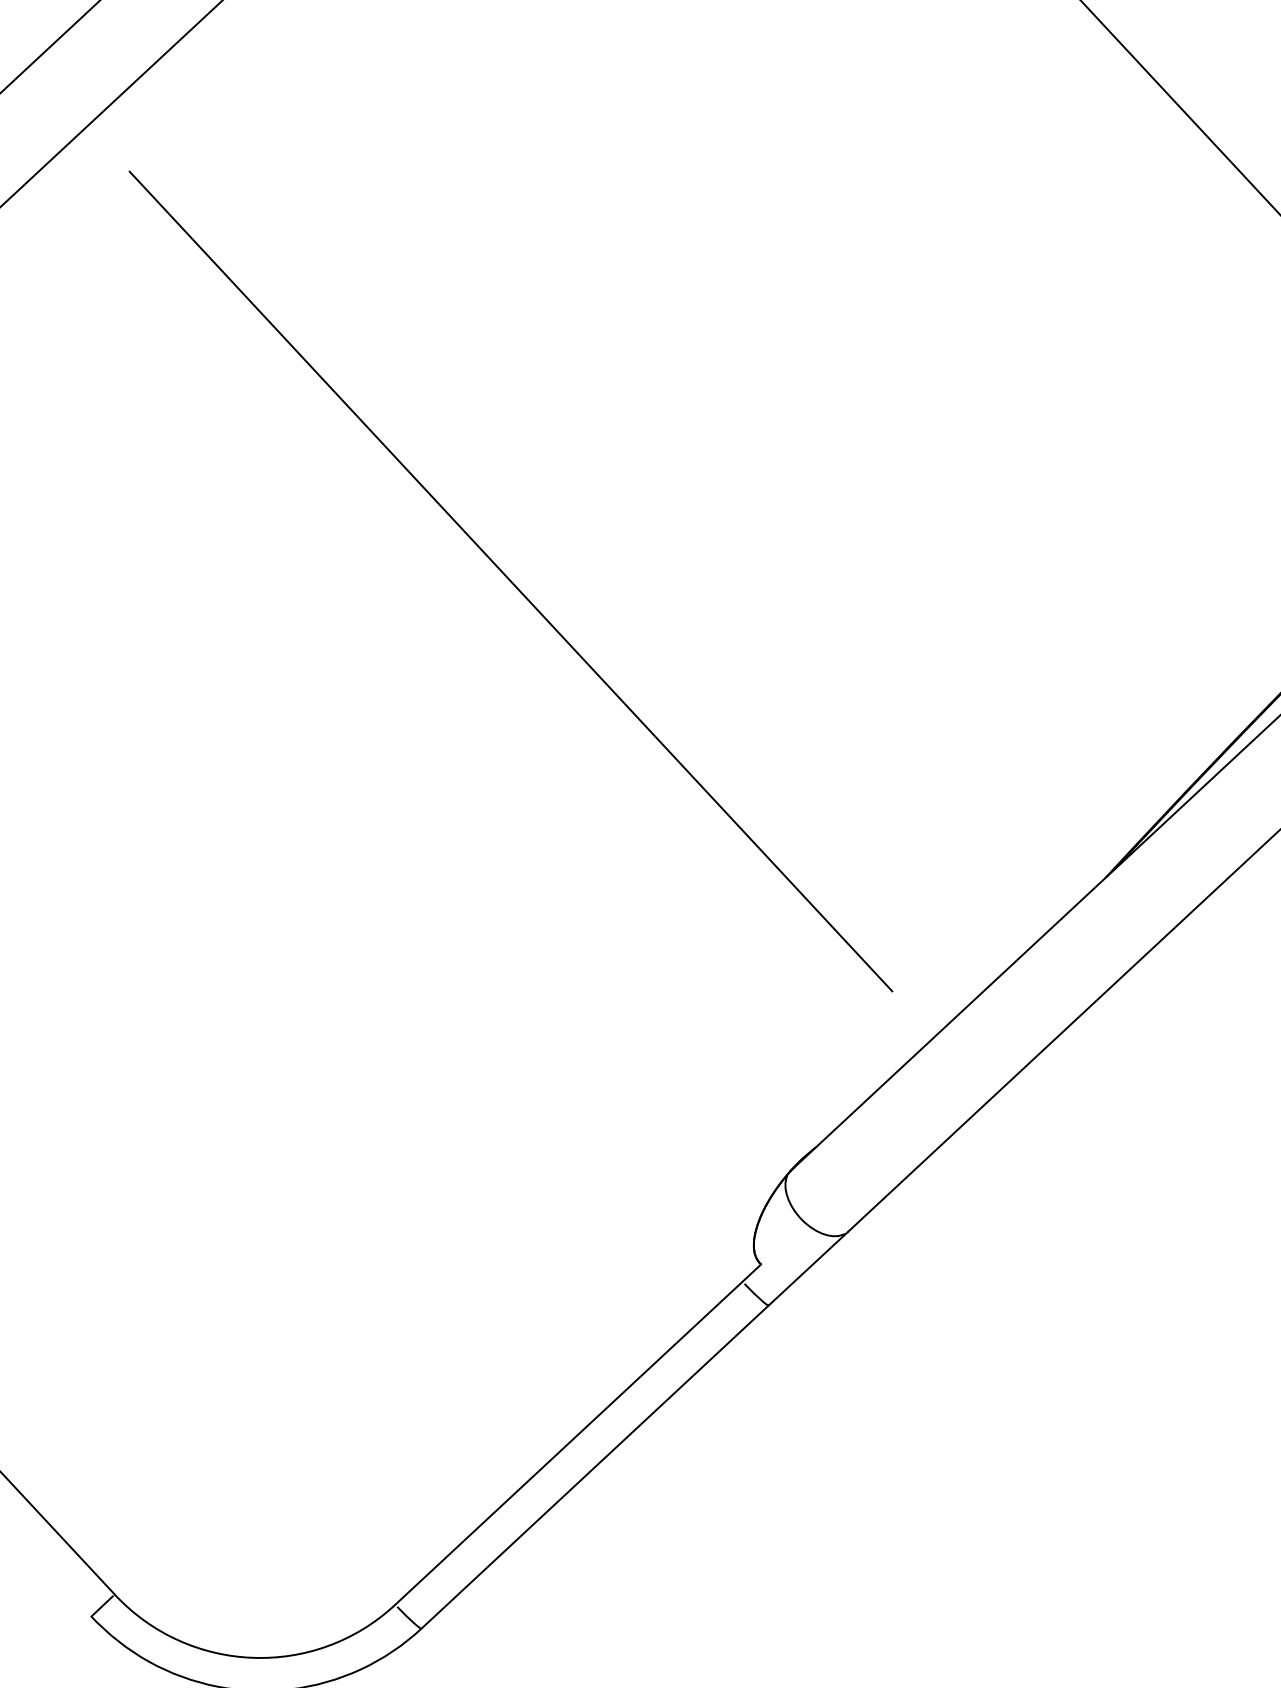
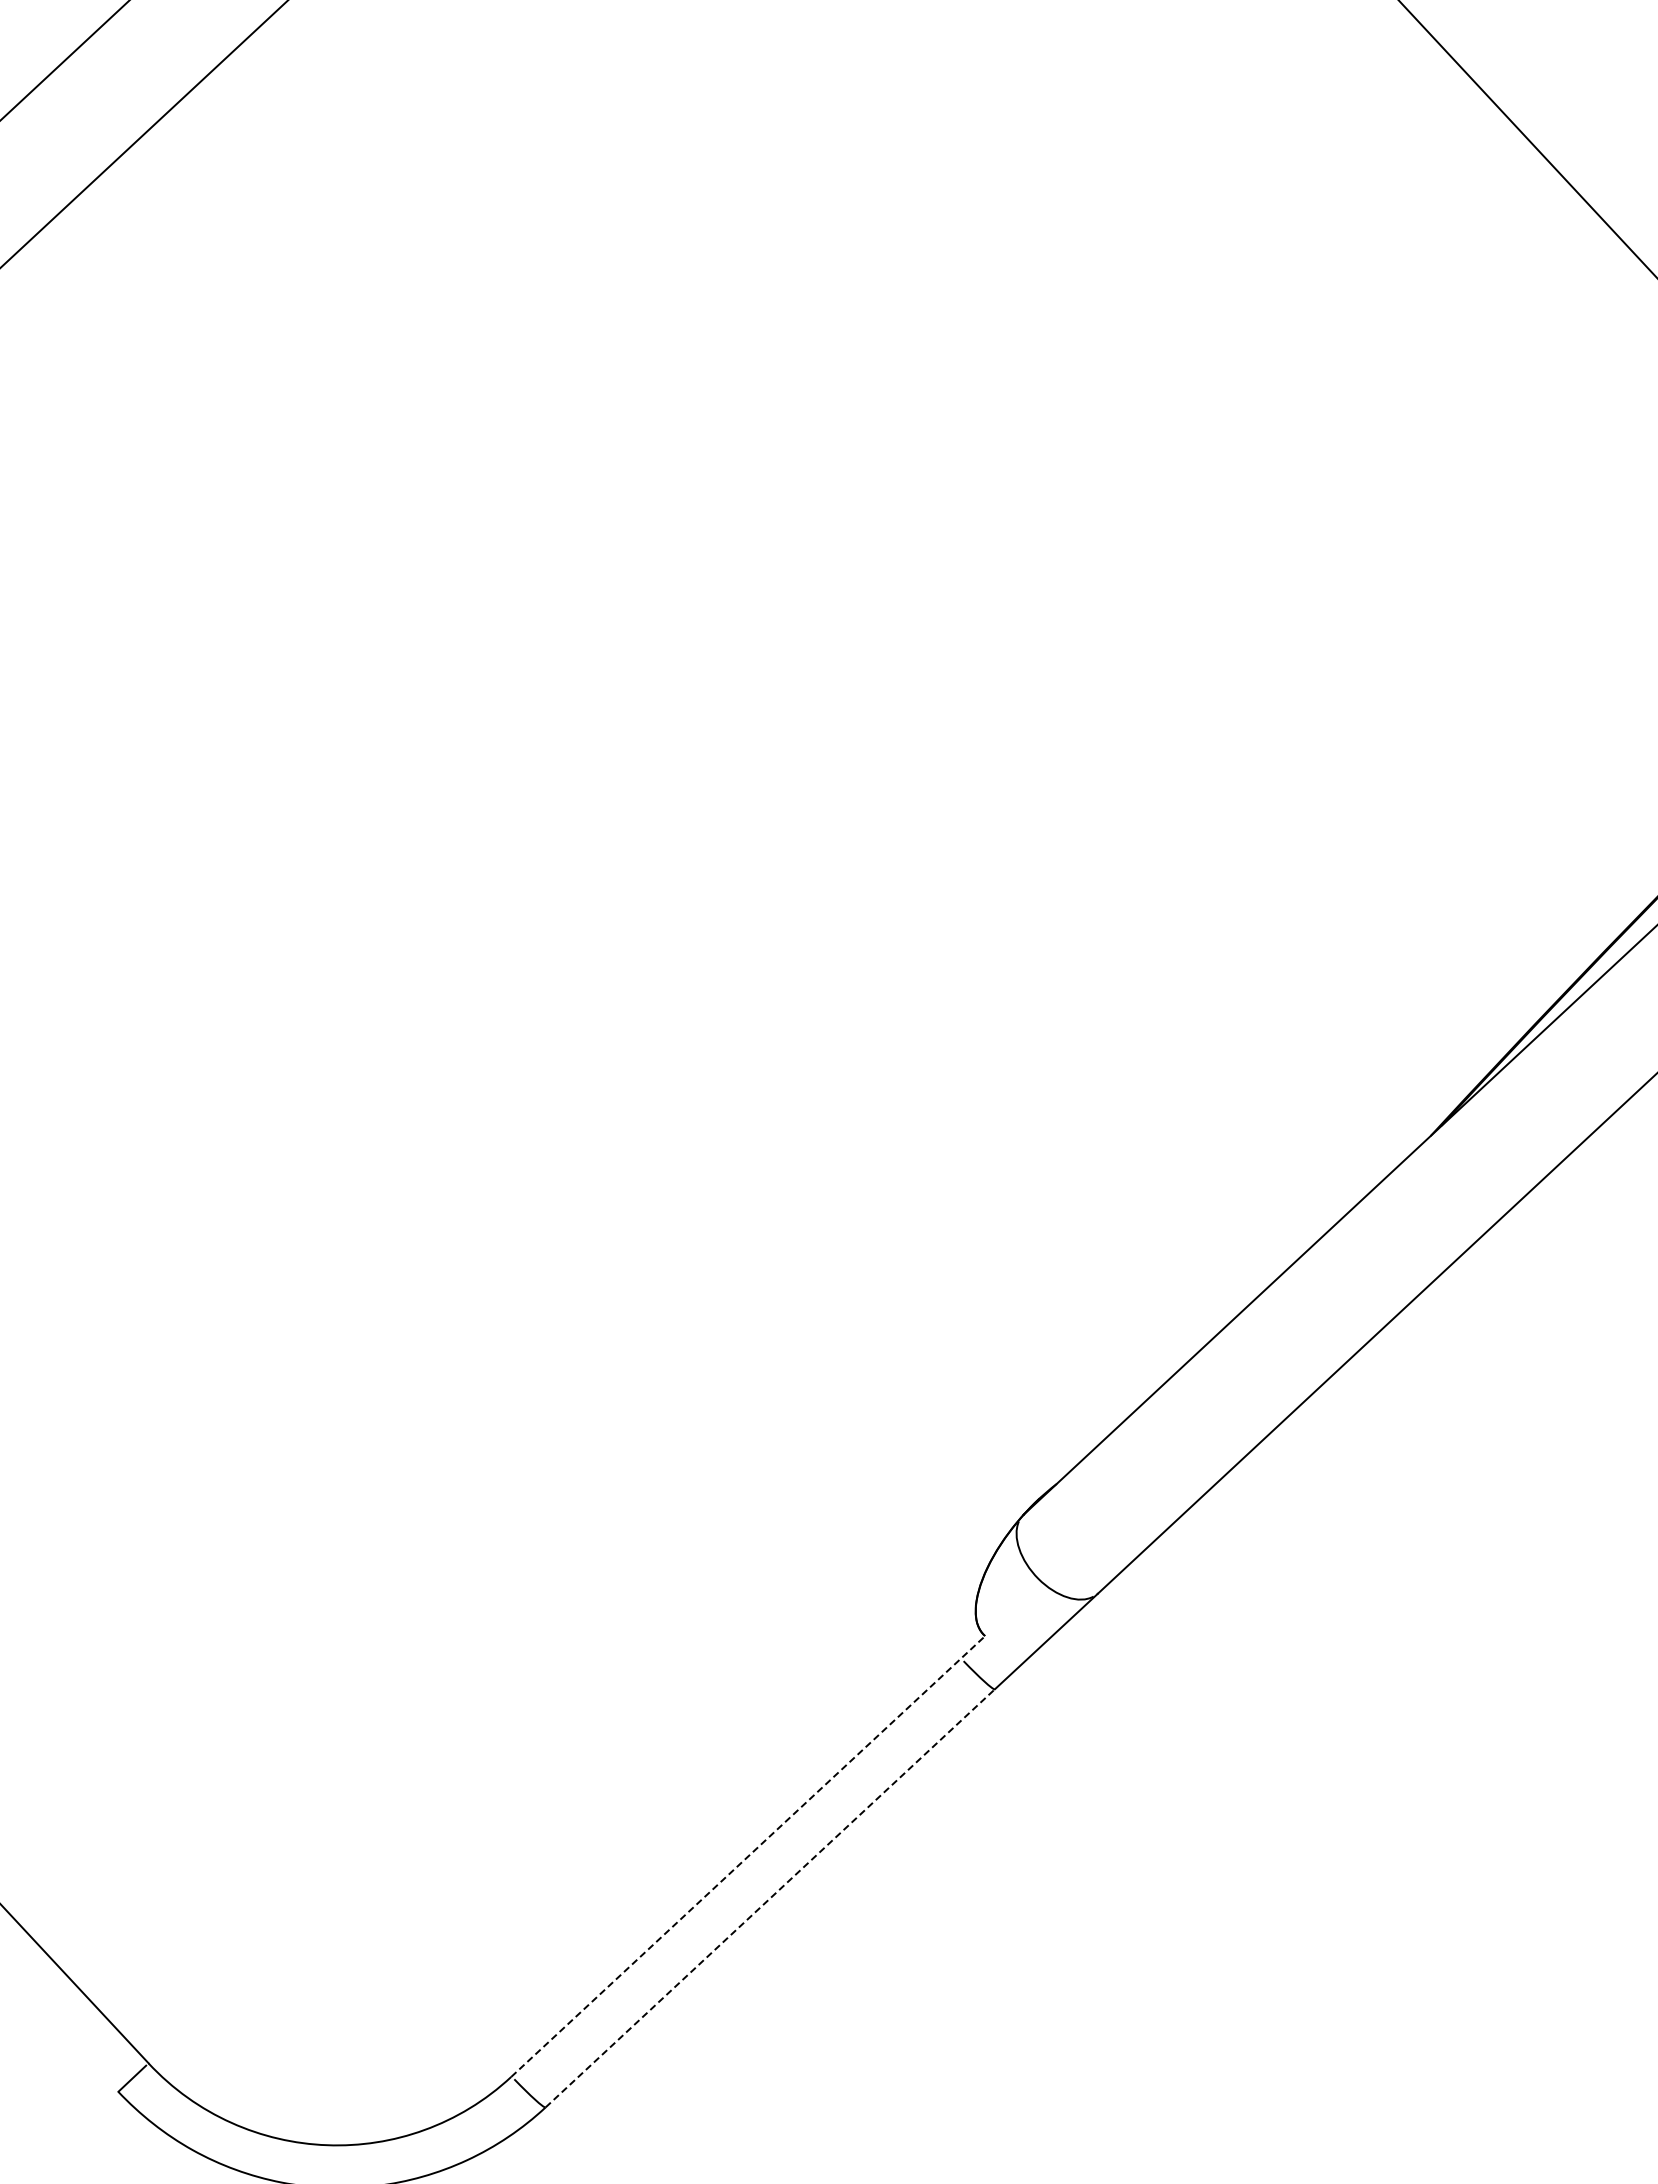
line: (510, 580) -> (660, 751), removed
line: (578, 1434) -> (748, 1856), solid -> dashed
line: (595, 1467) -> (770, 1898), solid -> dashed

